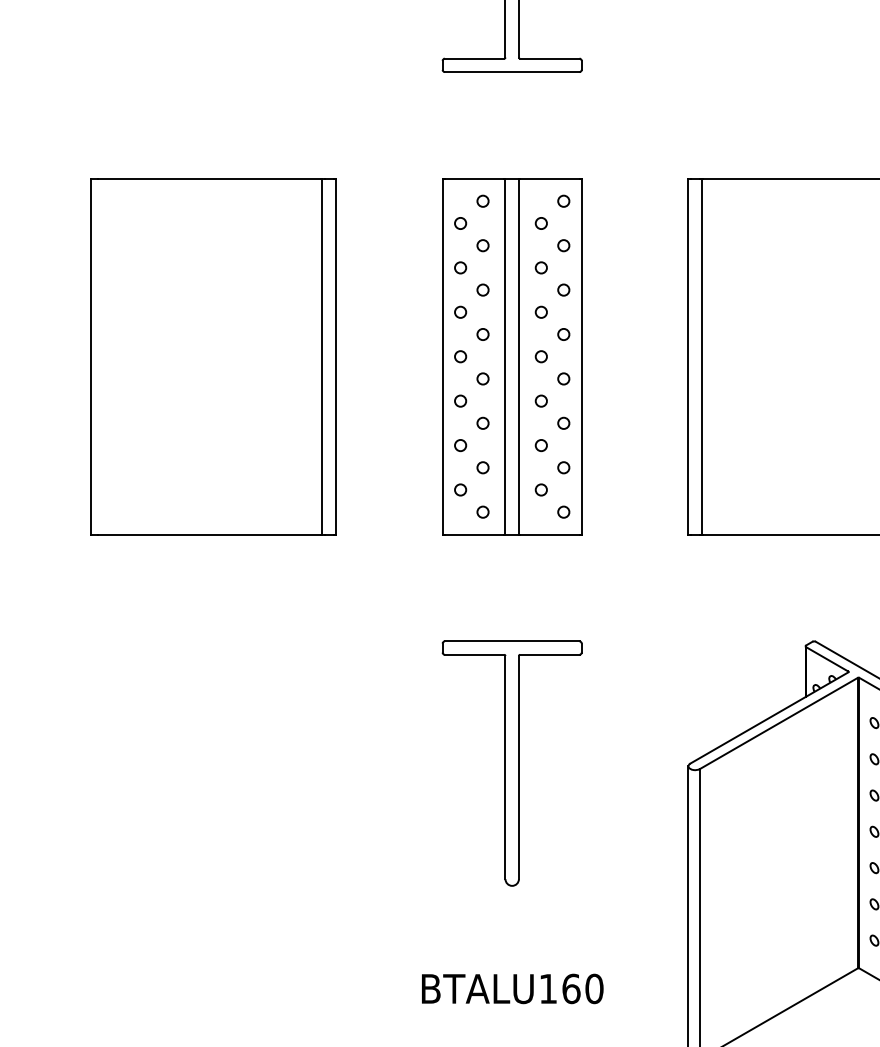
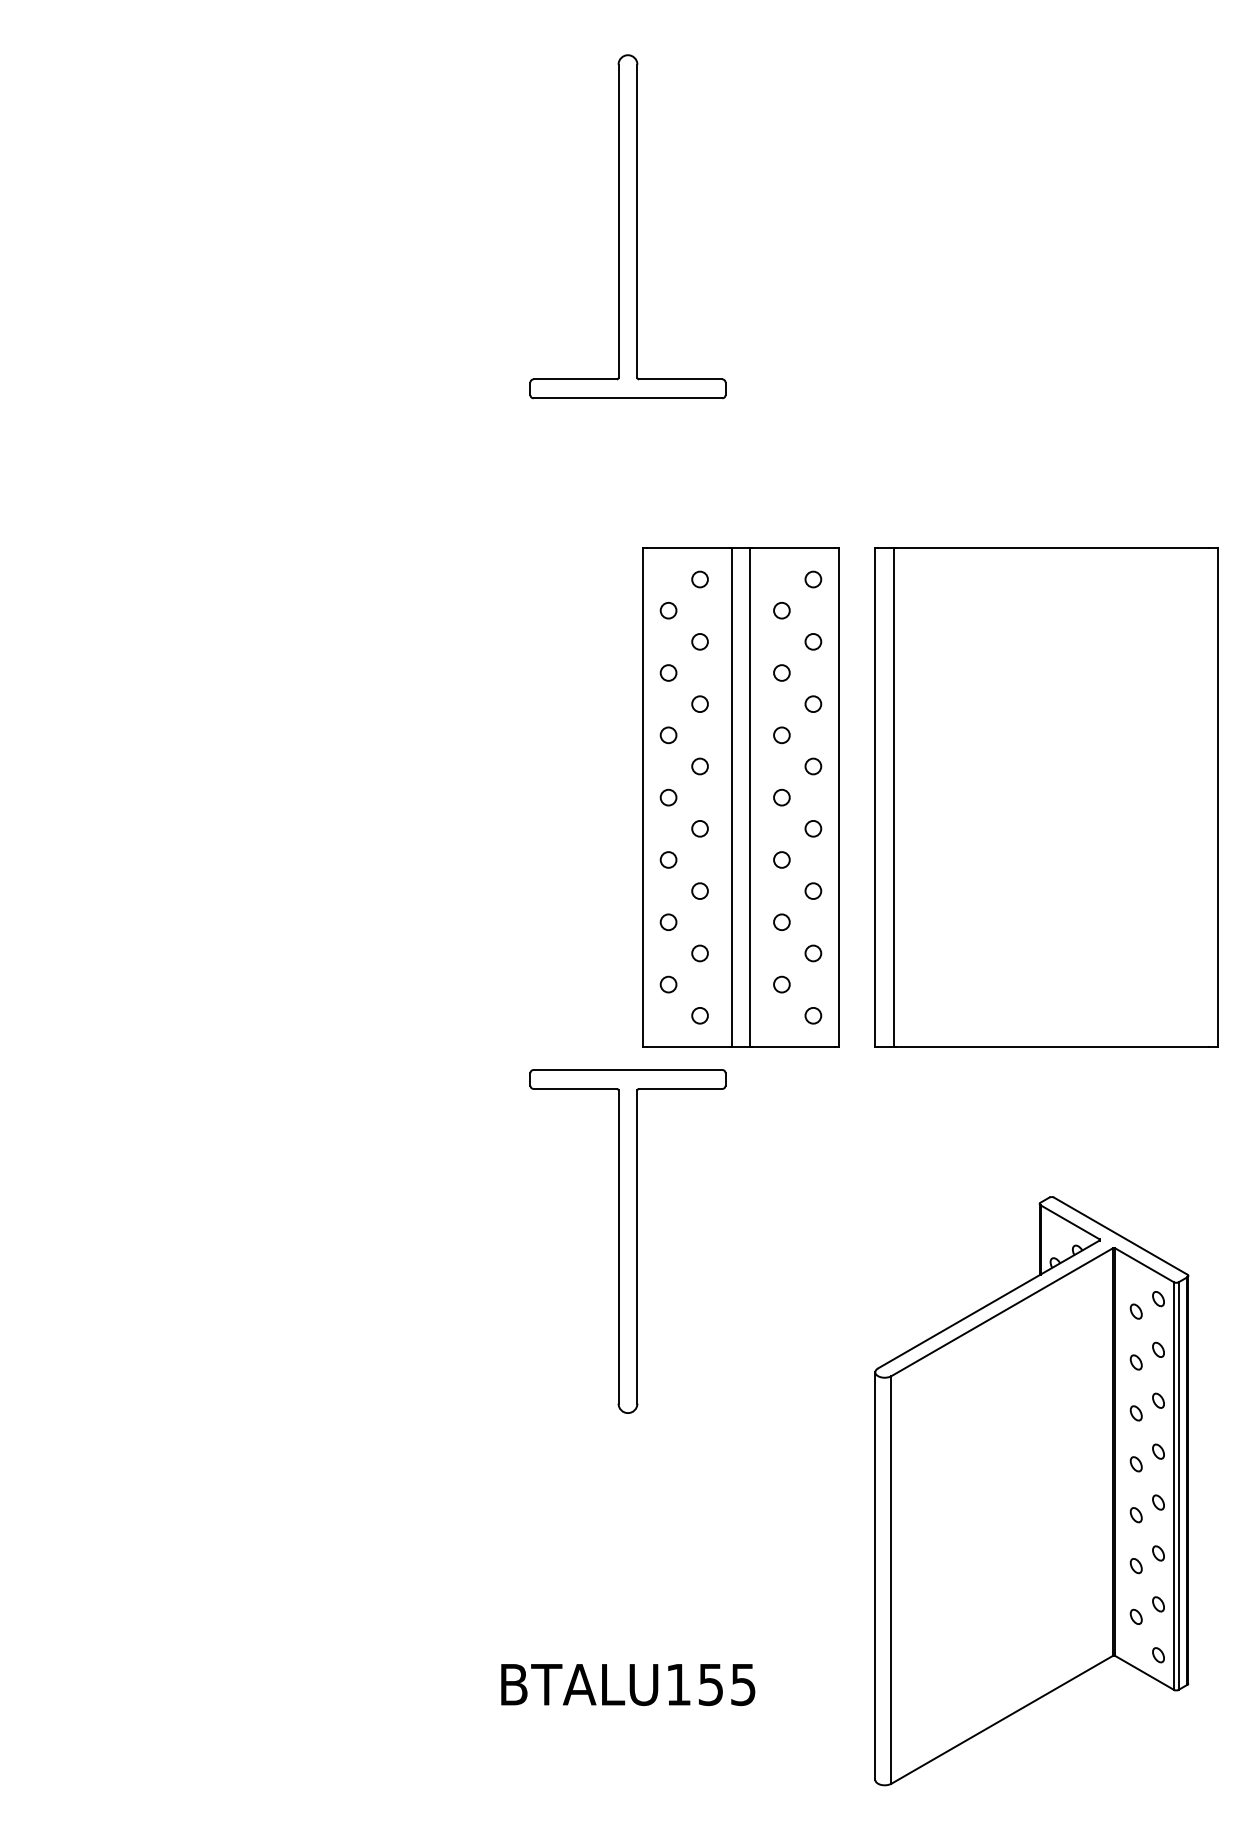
part: (213, 356) -> (209, 797), removed
part: (511, 356) -> (740, 797), moved
part: (511, 763) -> (627, 1241), moved
text: (583, 988) -> (727, 1684), BTALU160 -> BTALU155

